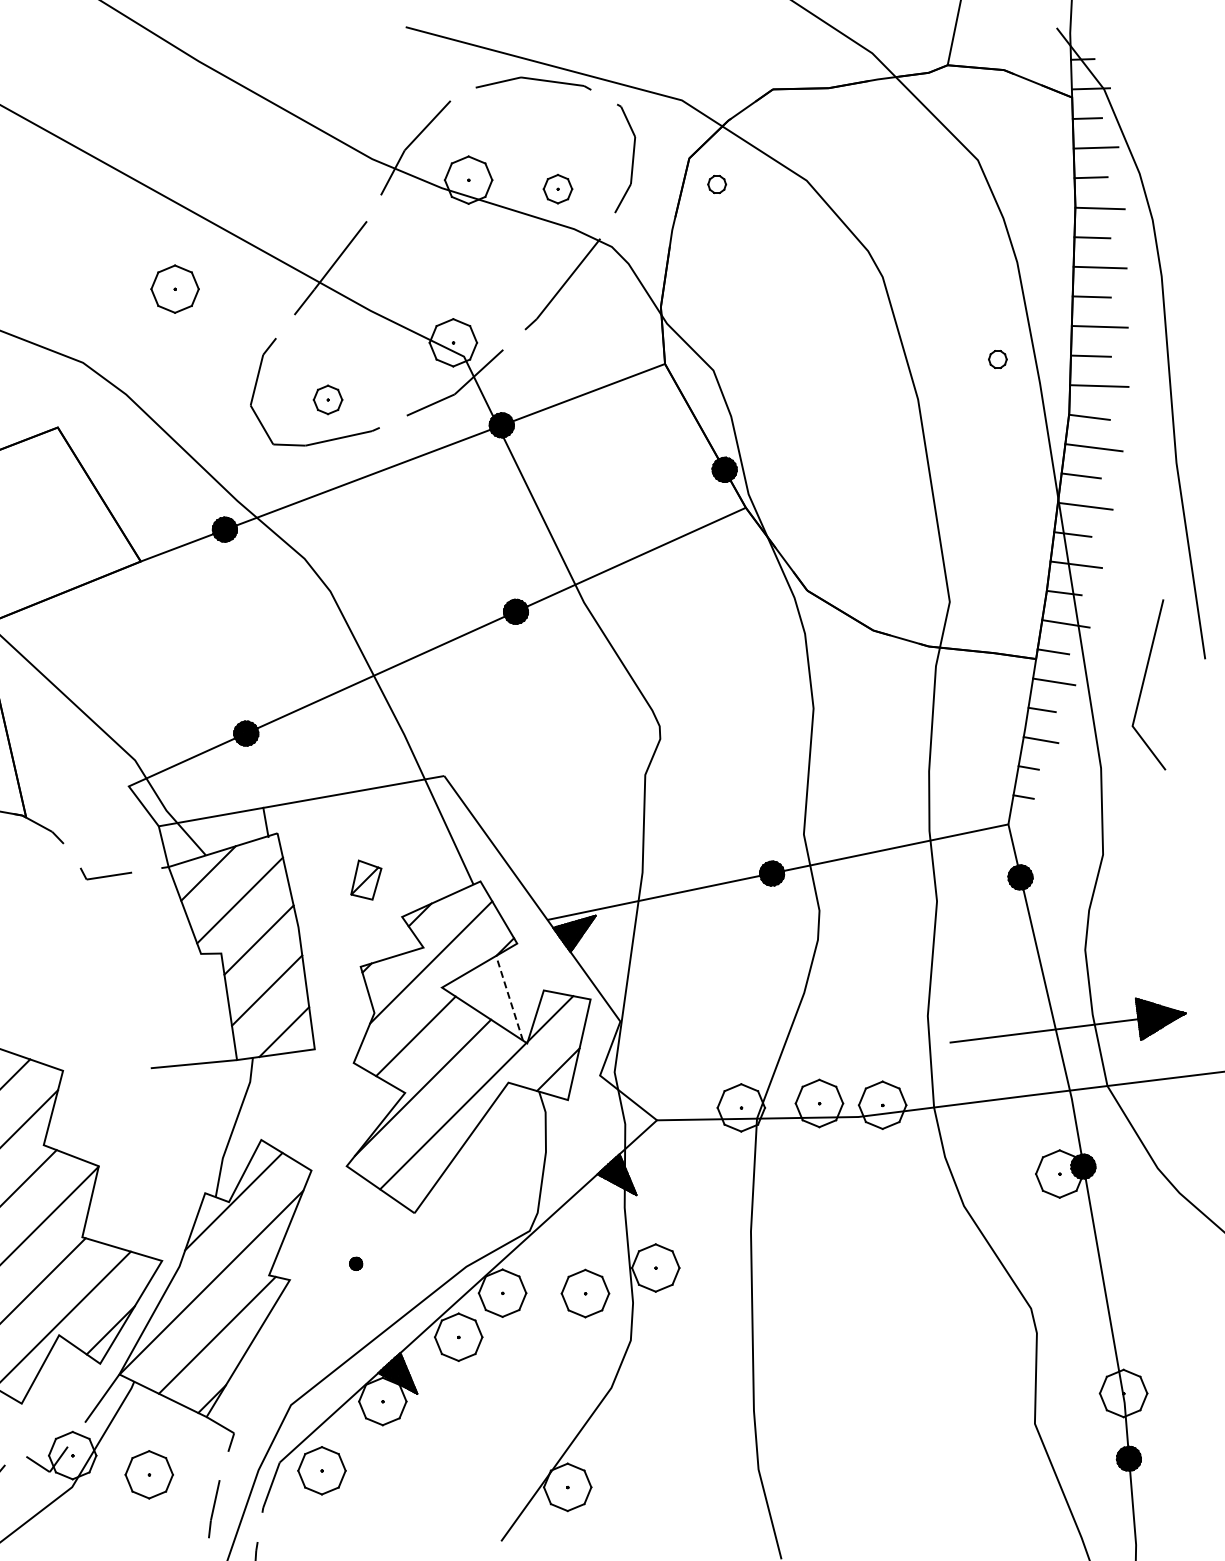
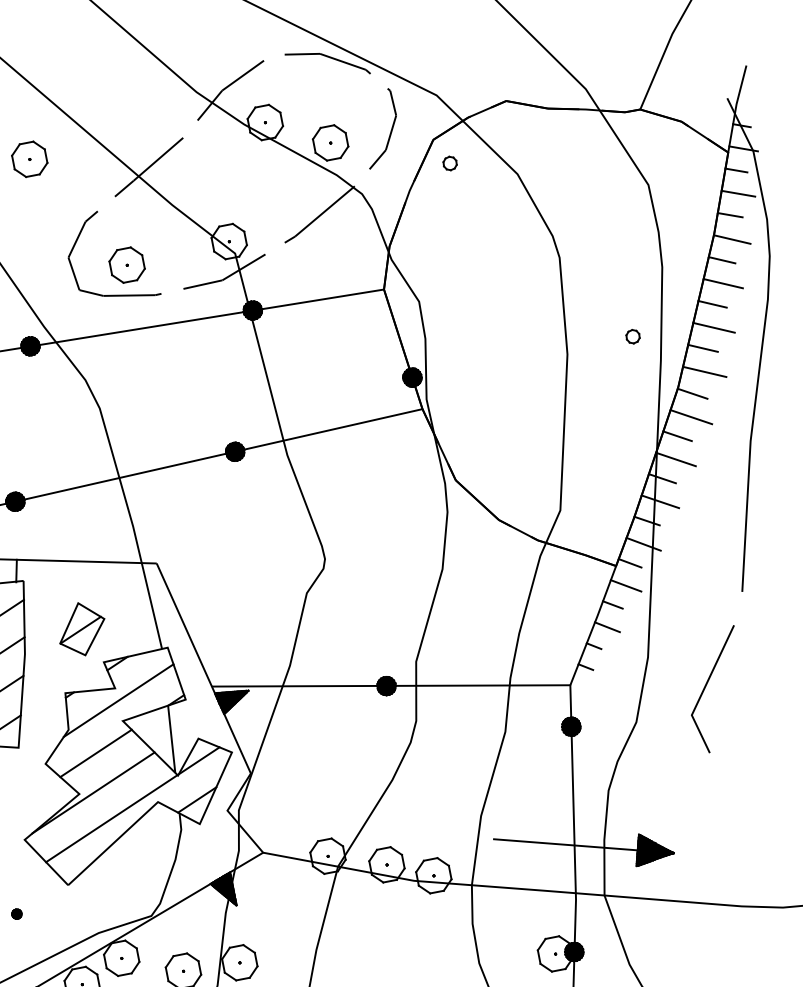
part: (557, 188) -> (330, 142), size x1.67
part: (327, 399) -> (126, 264), size x1.67
line: (1144, 682) -> (707, 684), moved
part: (366, 879) -> (82, 628), size x1.67
line: (509, 997) -> (171, 738), dashed -> solid

